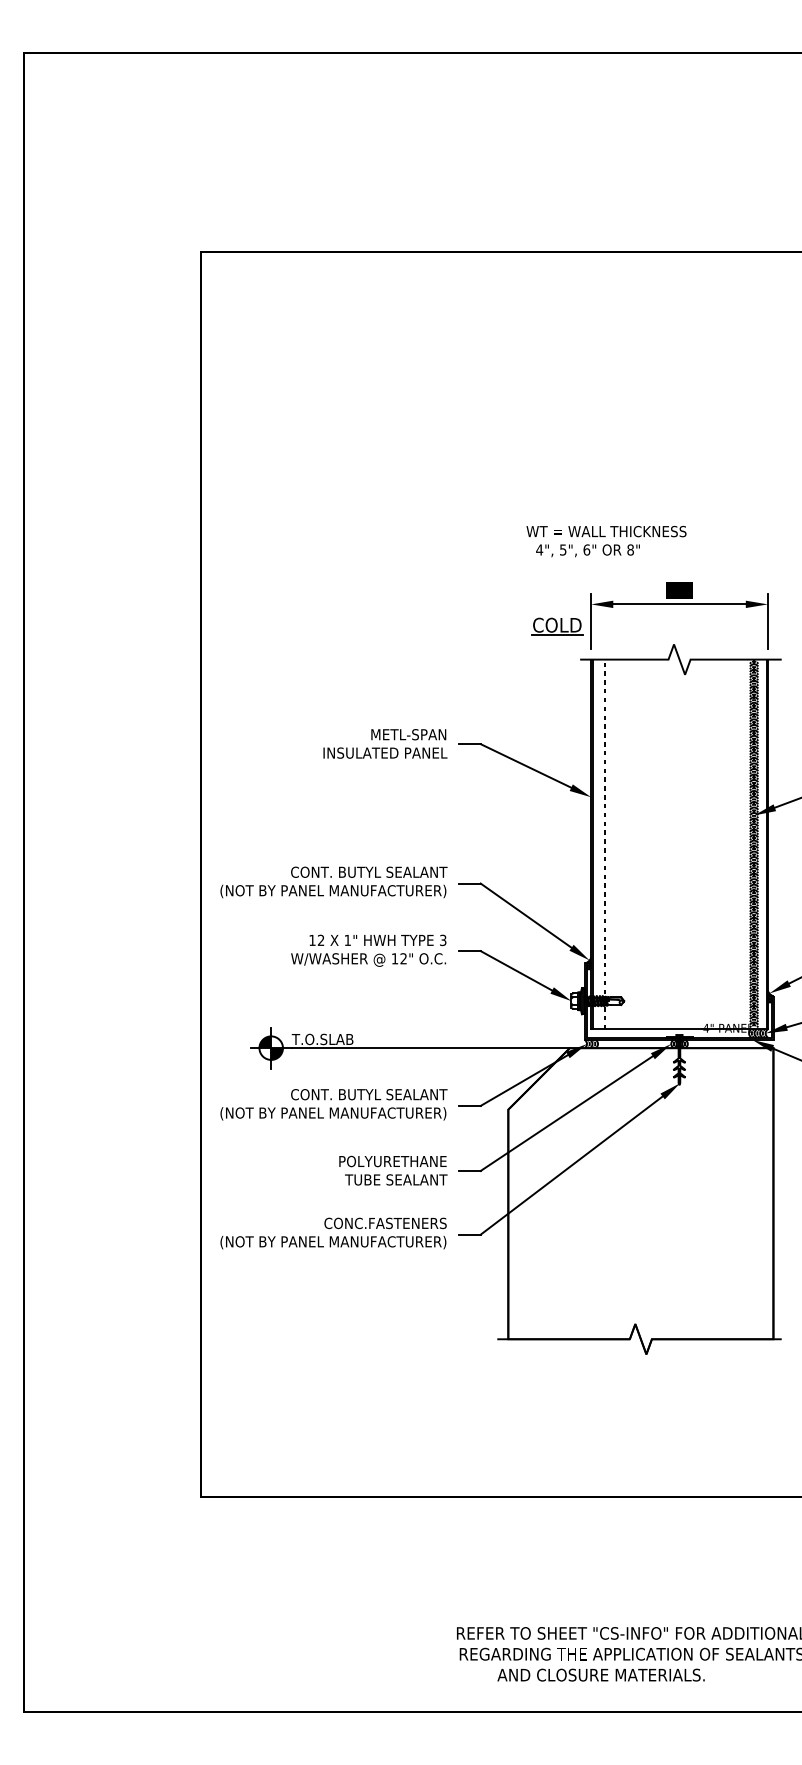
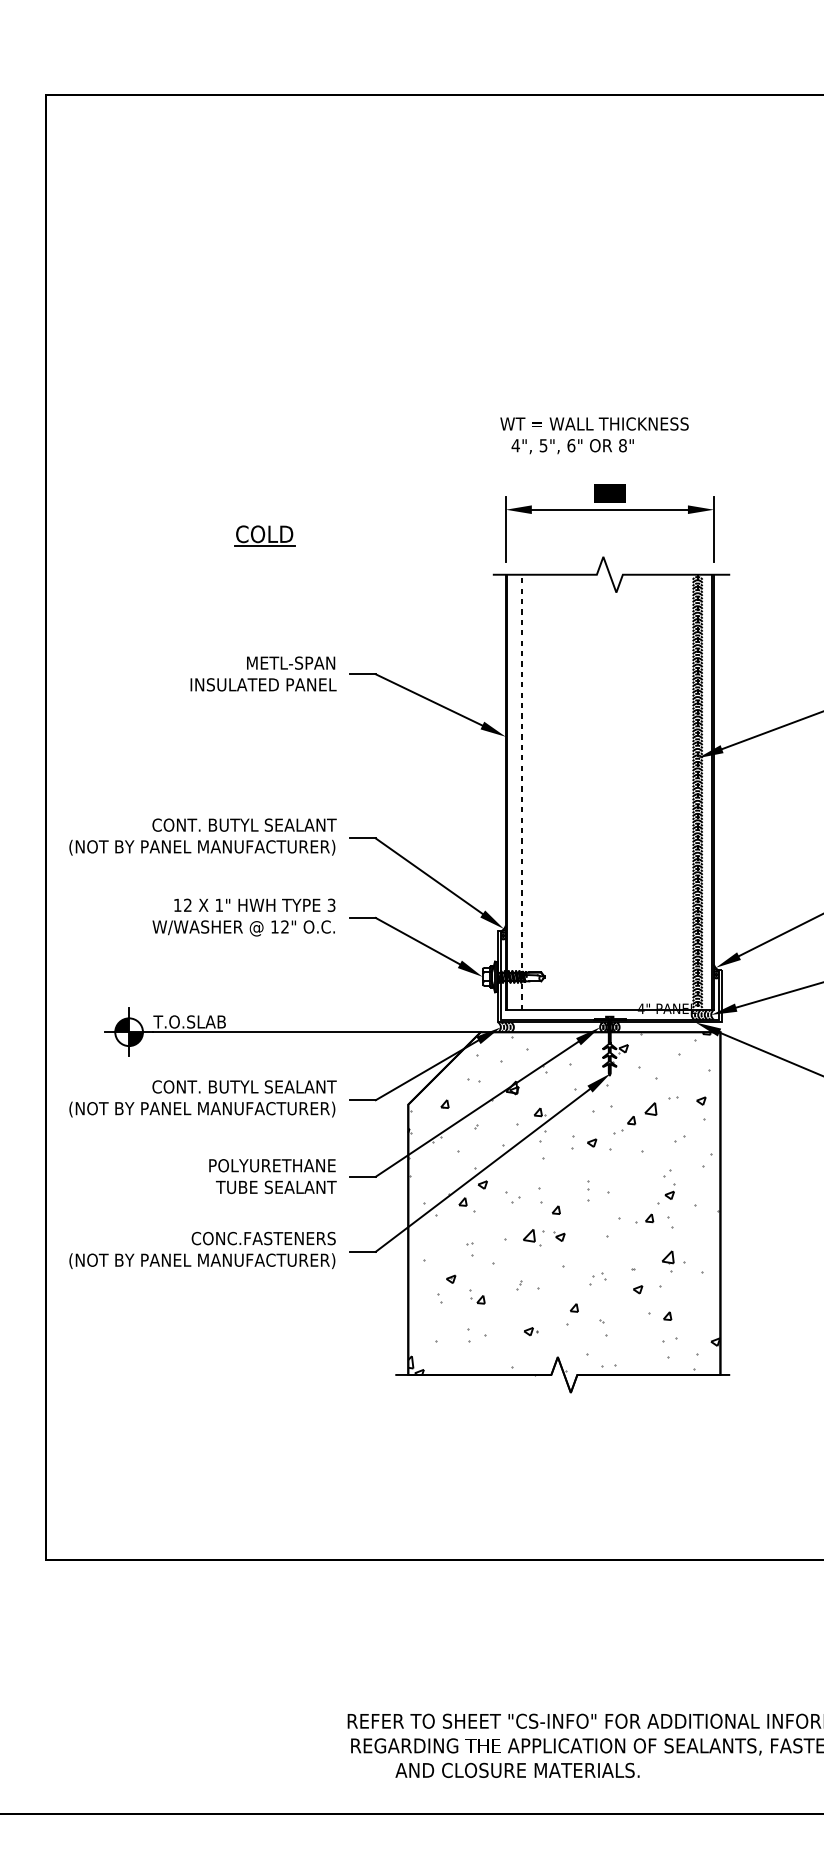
text: (606, 541) -> (594, 435), moved
part: (557, 626) -> (264, 535), moved
hatch: (640, 1193) -> (563, 1203), added

